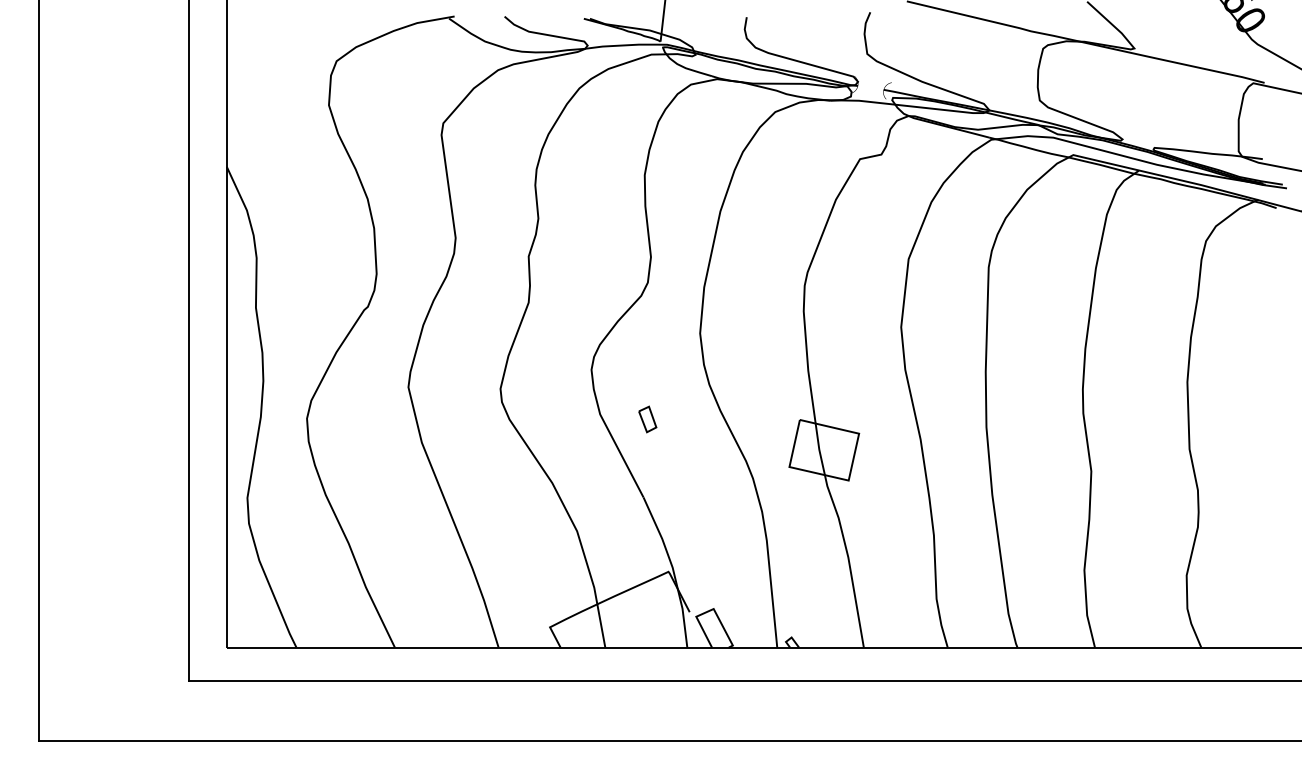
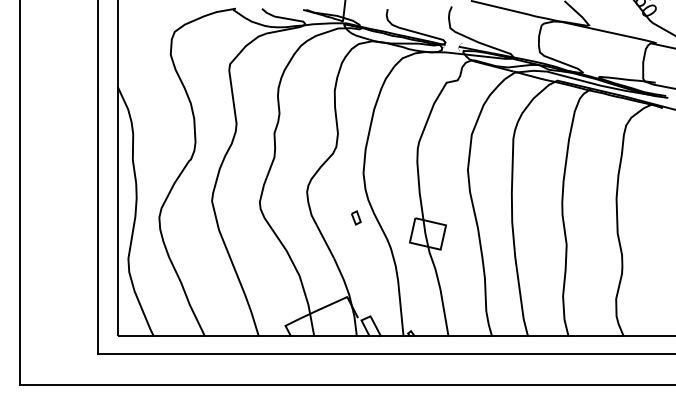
part: (648, 418) -> (356, 217), moved

